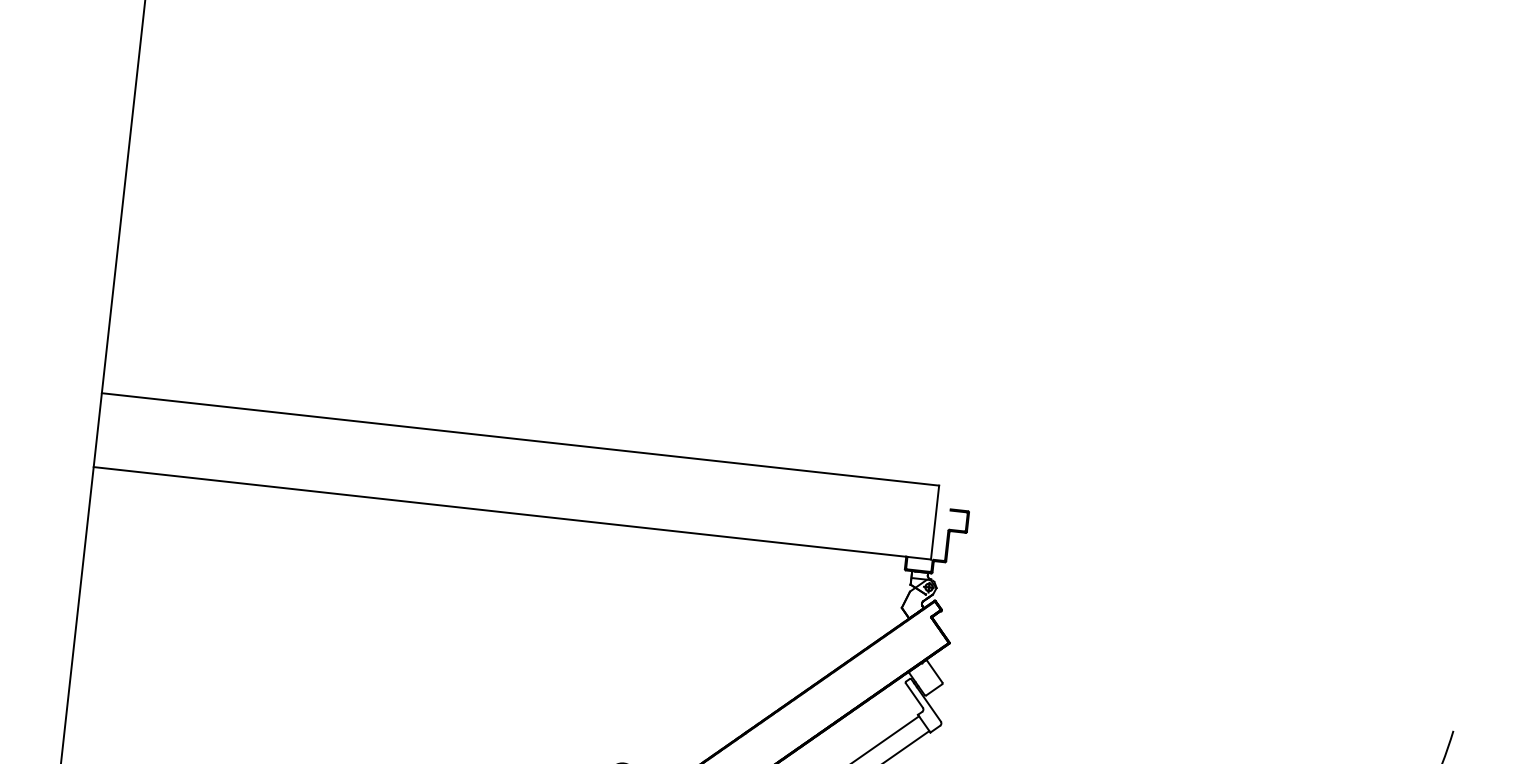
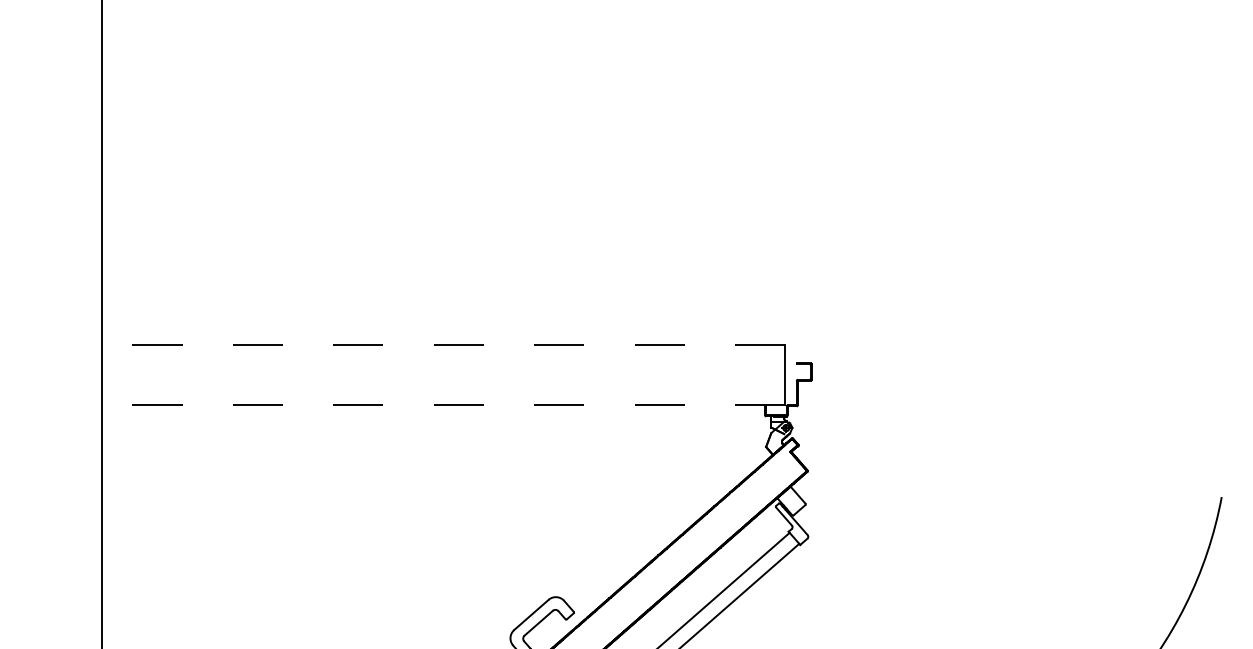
line: (520, 439) -> (443, 345), solid -> dashed
line: (512, 513) -> (443, 405), solid -> dashed

